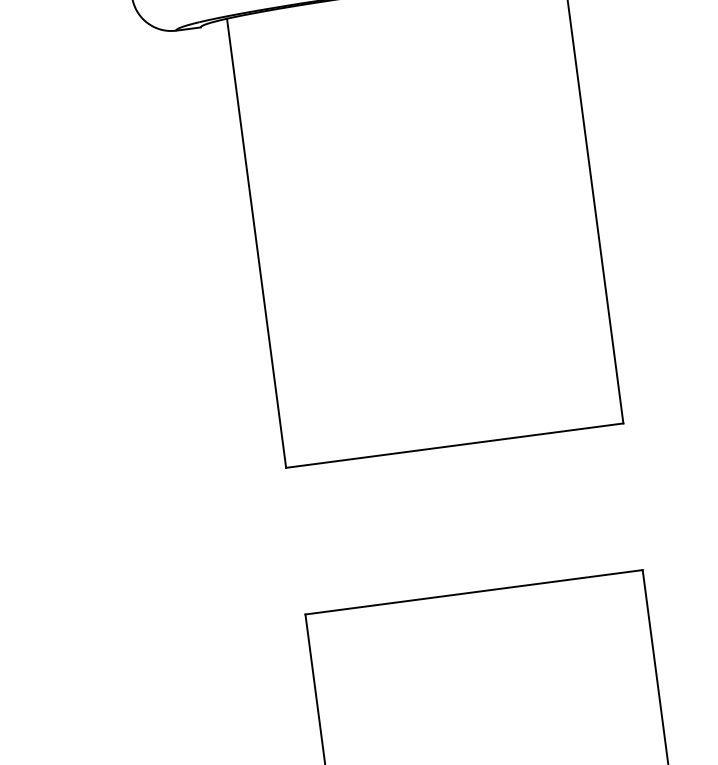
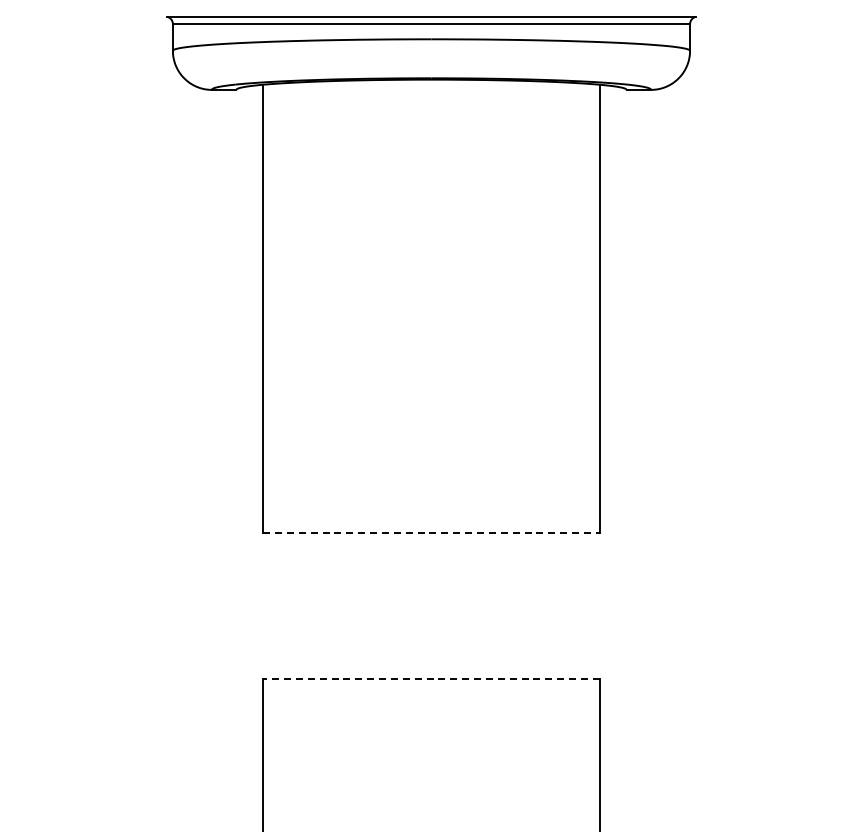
line: (455, 445) -> (432, 533), solid -> dashed
line: (474, 592) -> (431, 679), solid -> dashed

